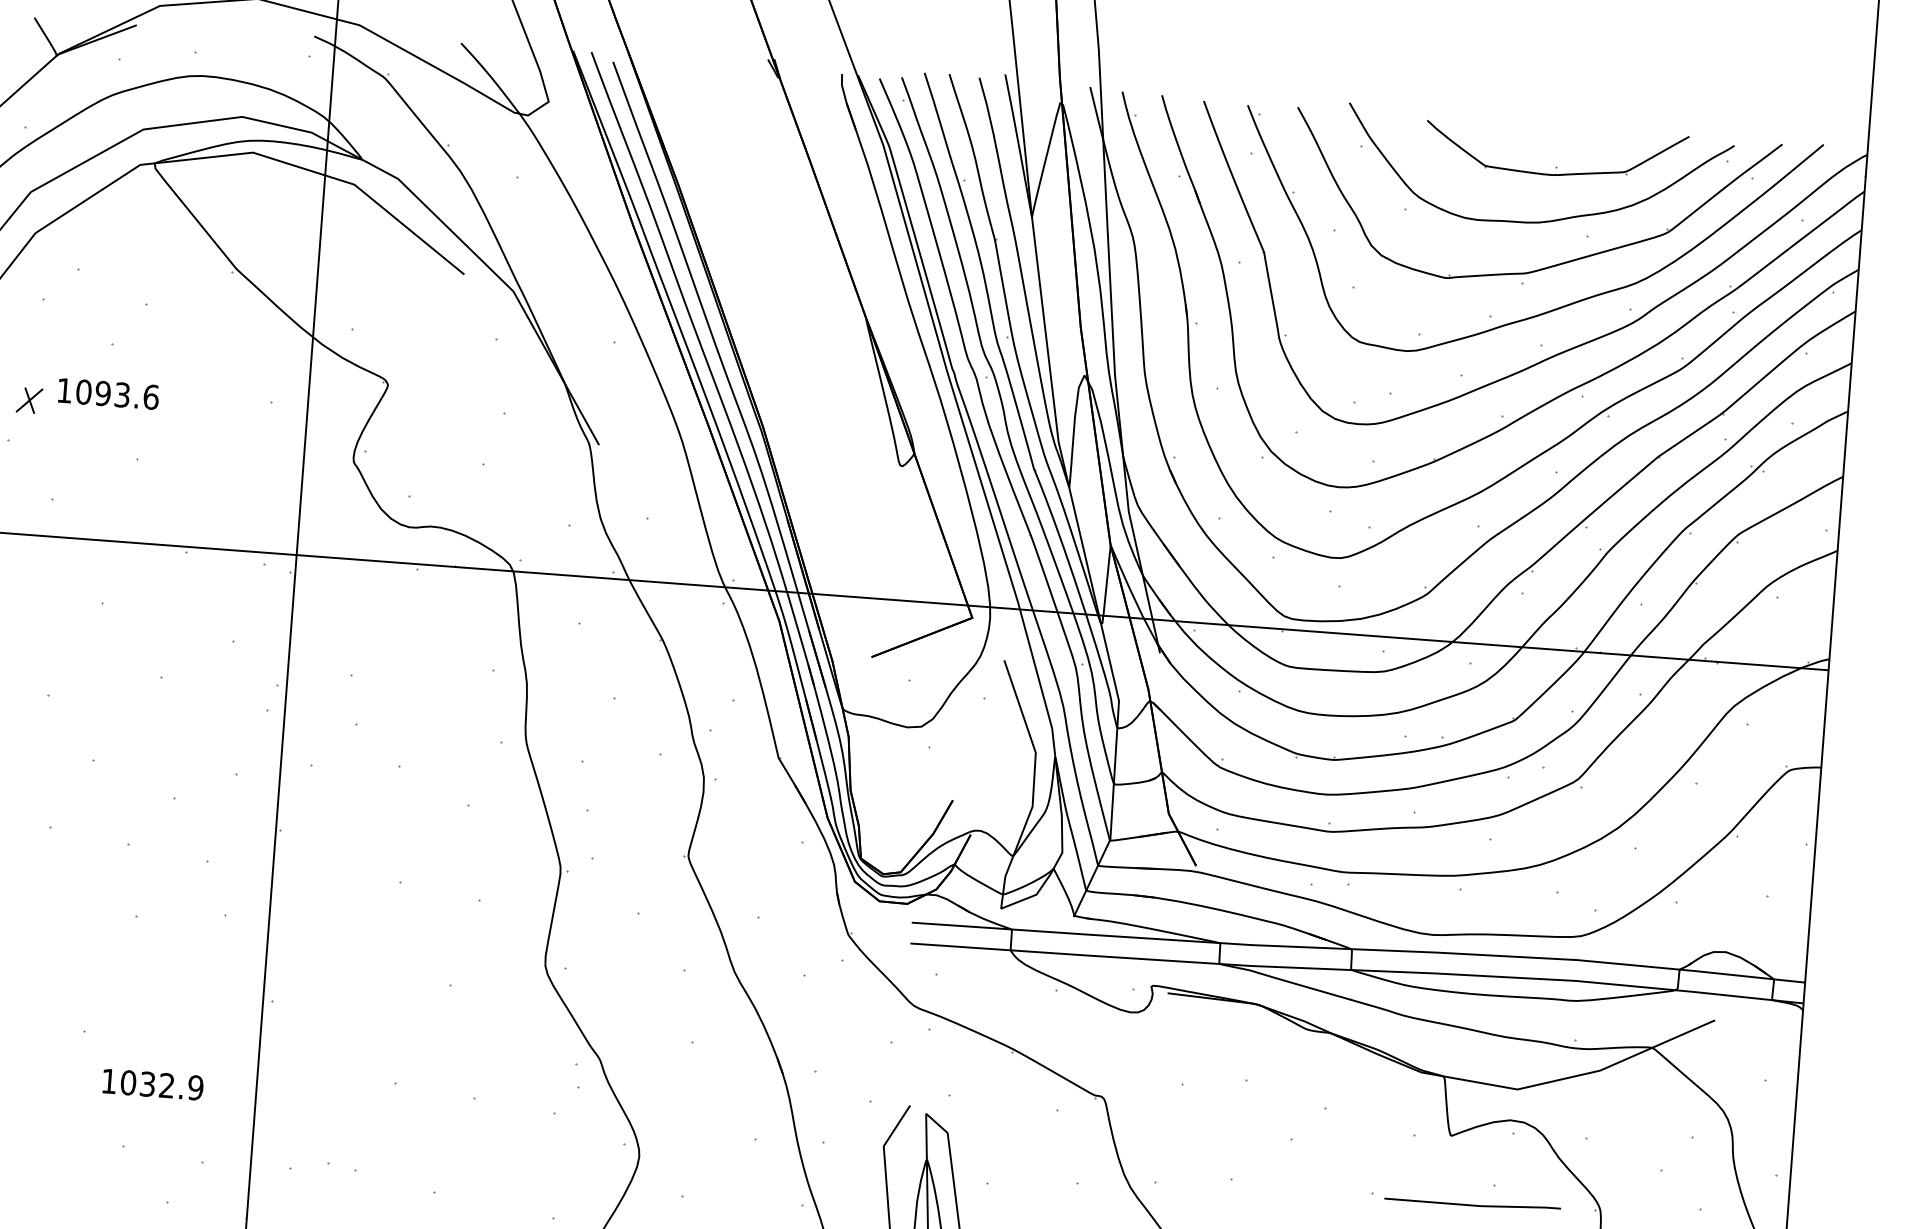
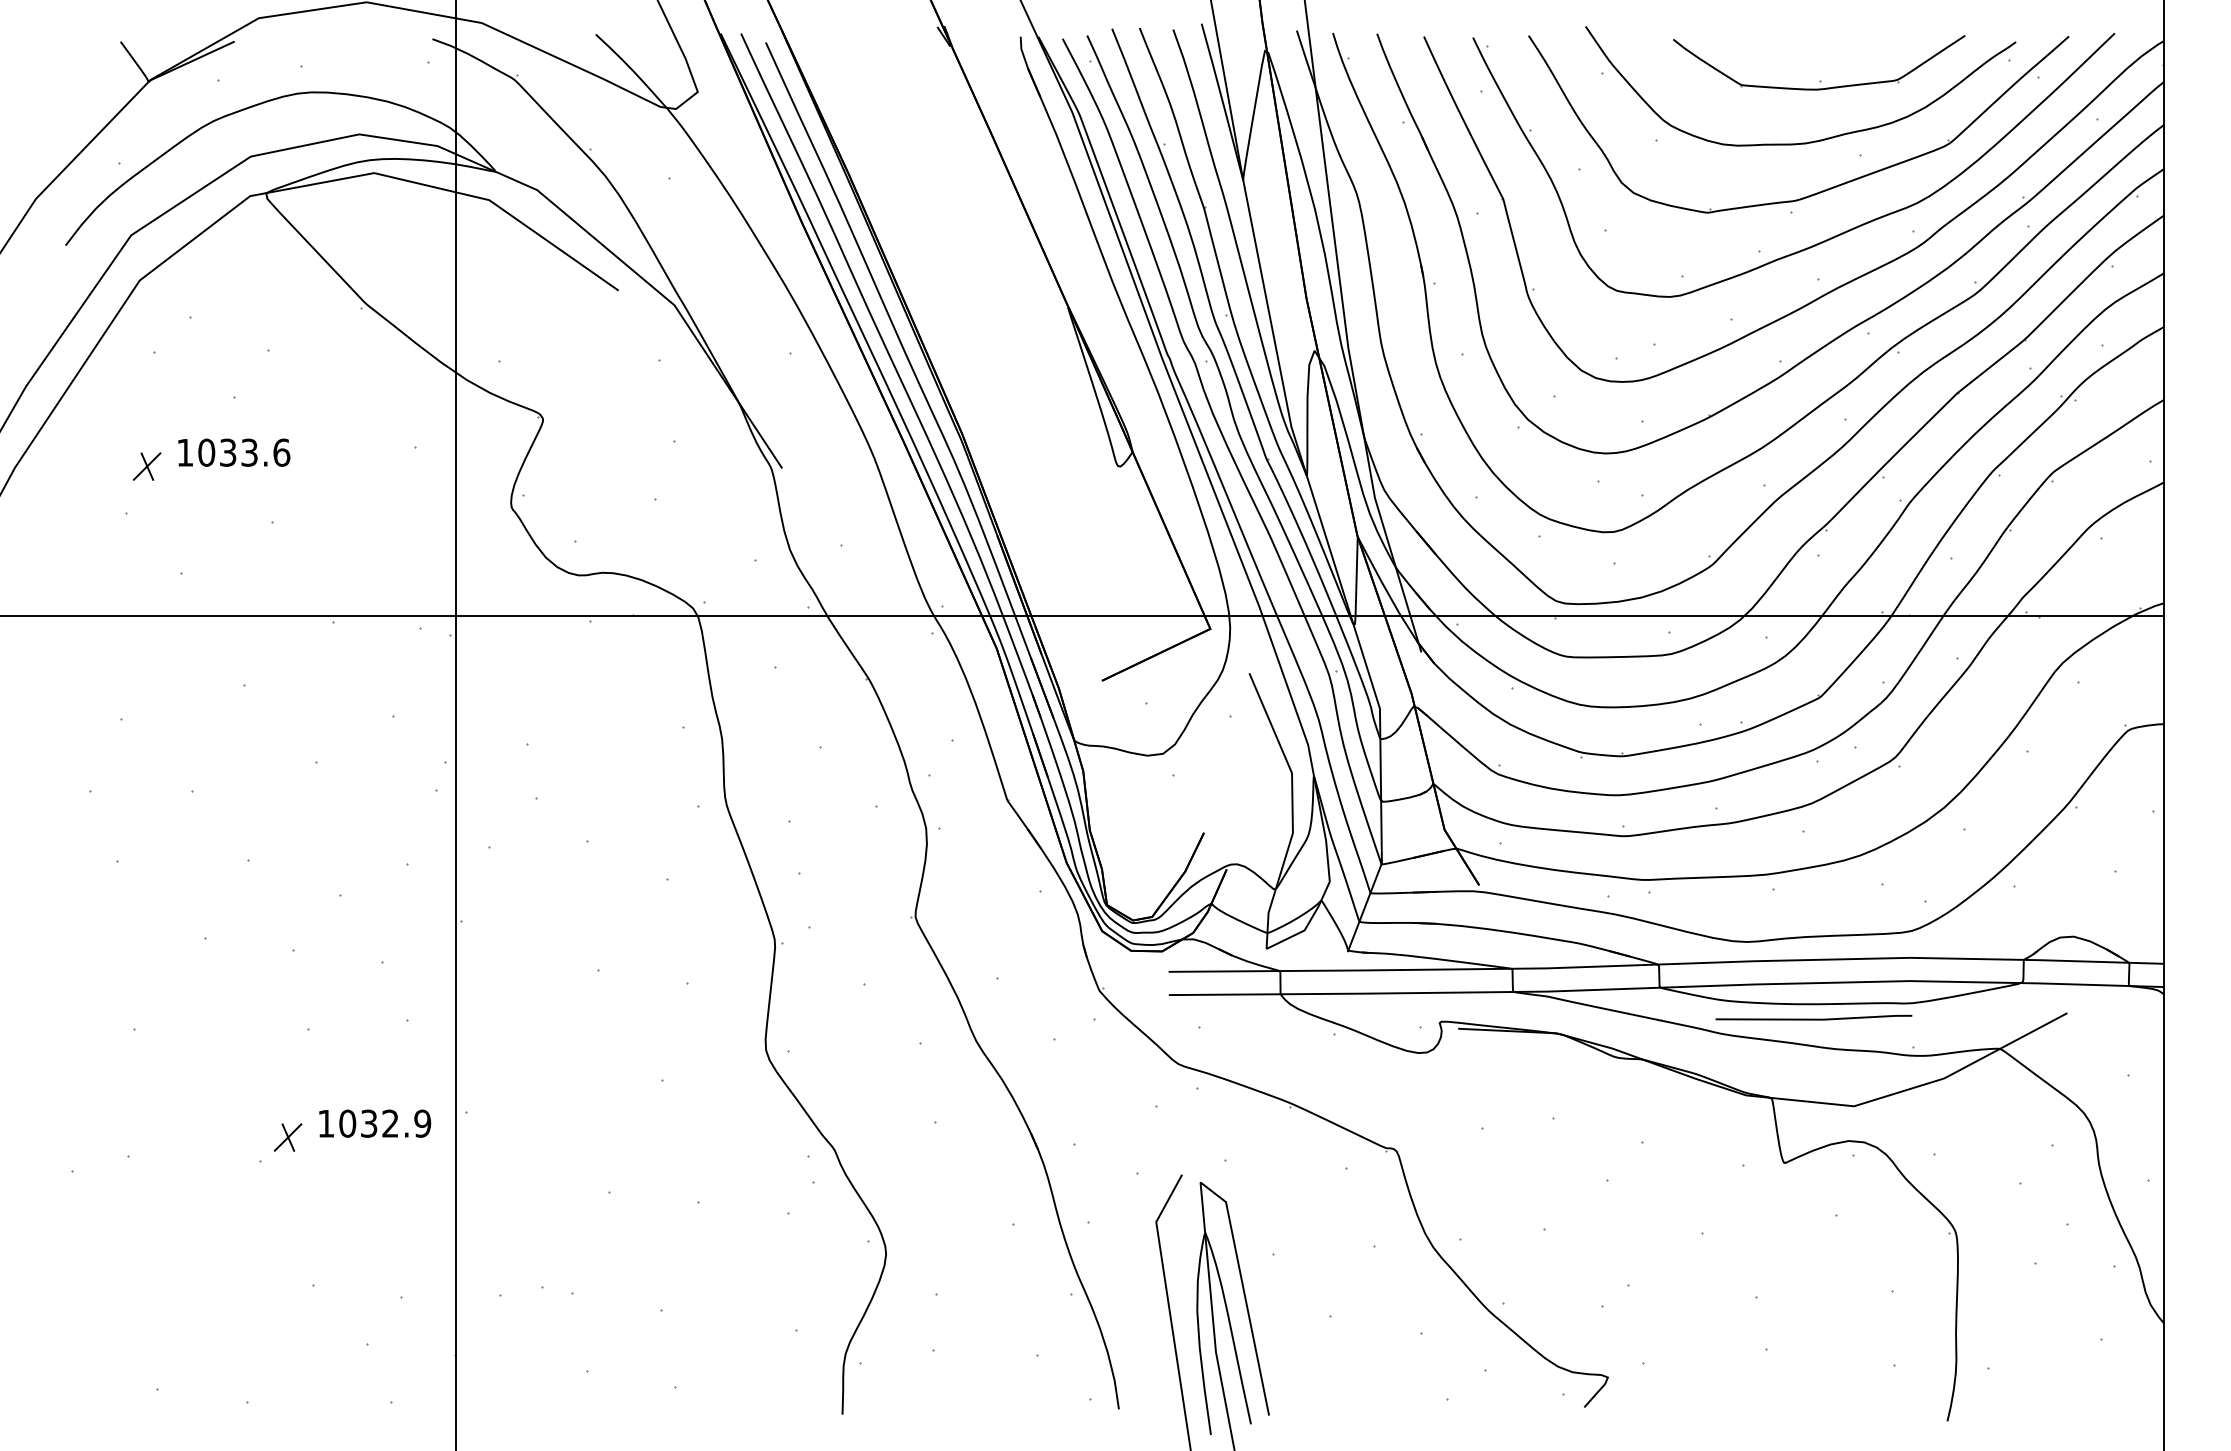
text: (102, 393) -> (227, 452), 1093.6 -> 1033.6
part: (110, 1011) -> (287, 1137), added
text: (153, 1084) -> (375, 1123), moved
line: (1472, 1204) -> (1813, 1018), moved

